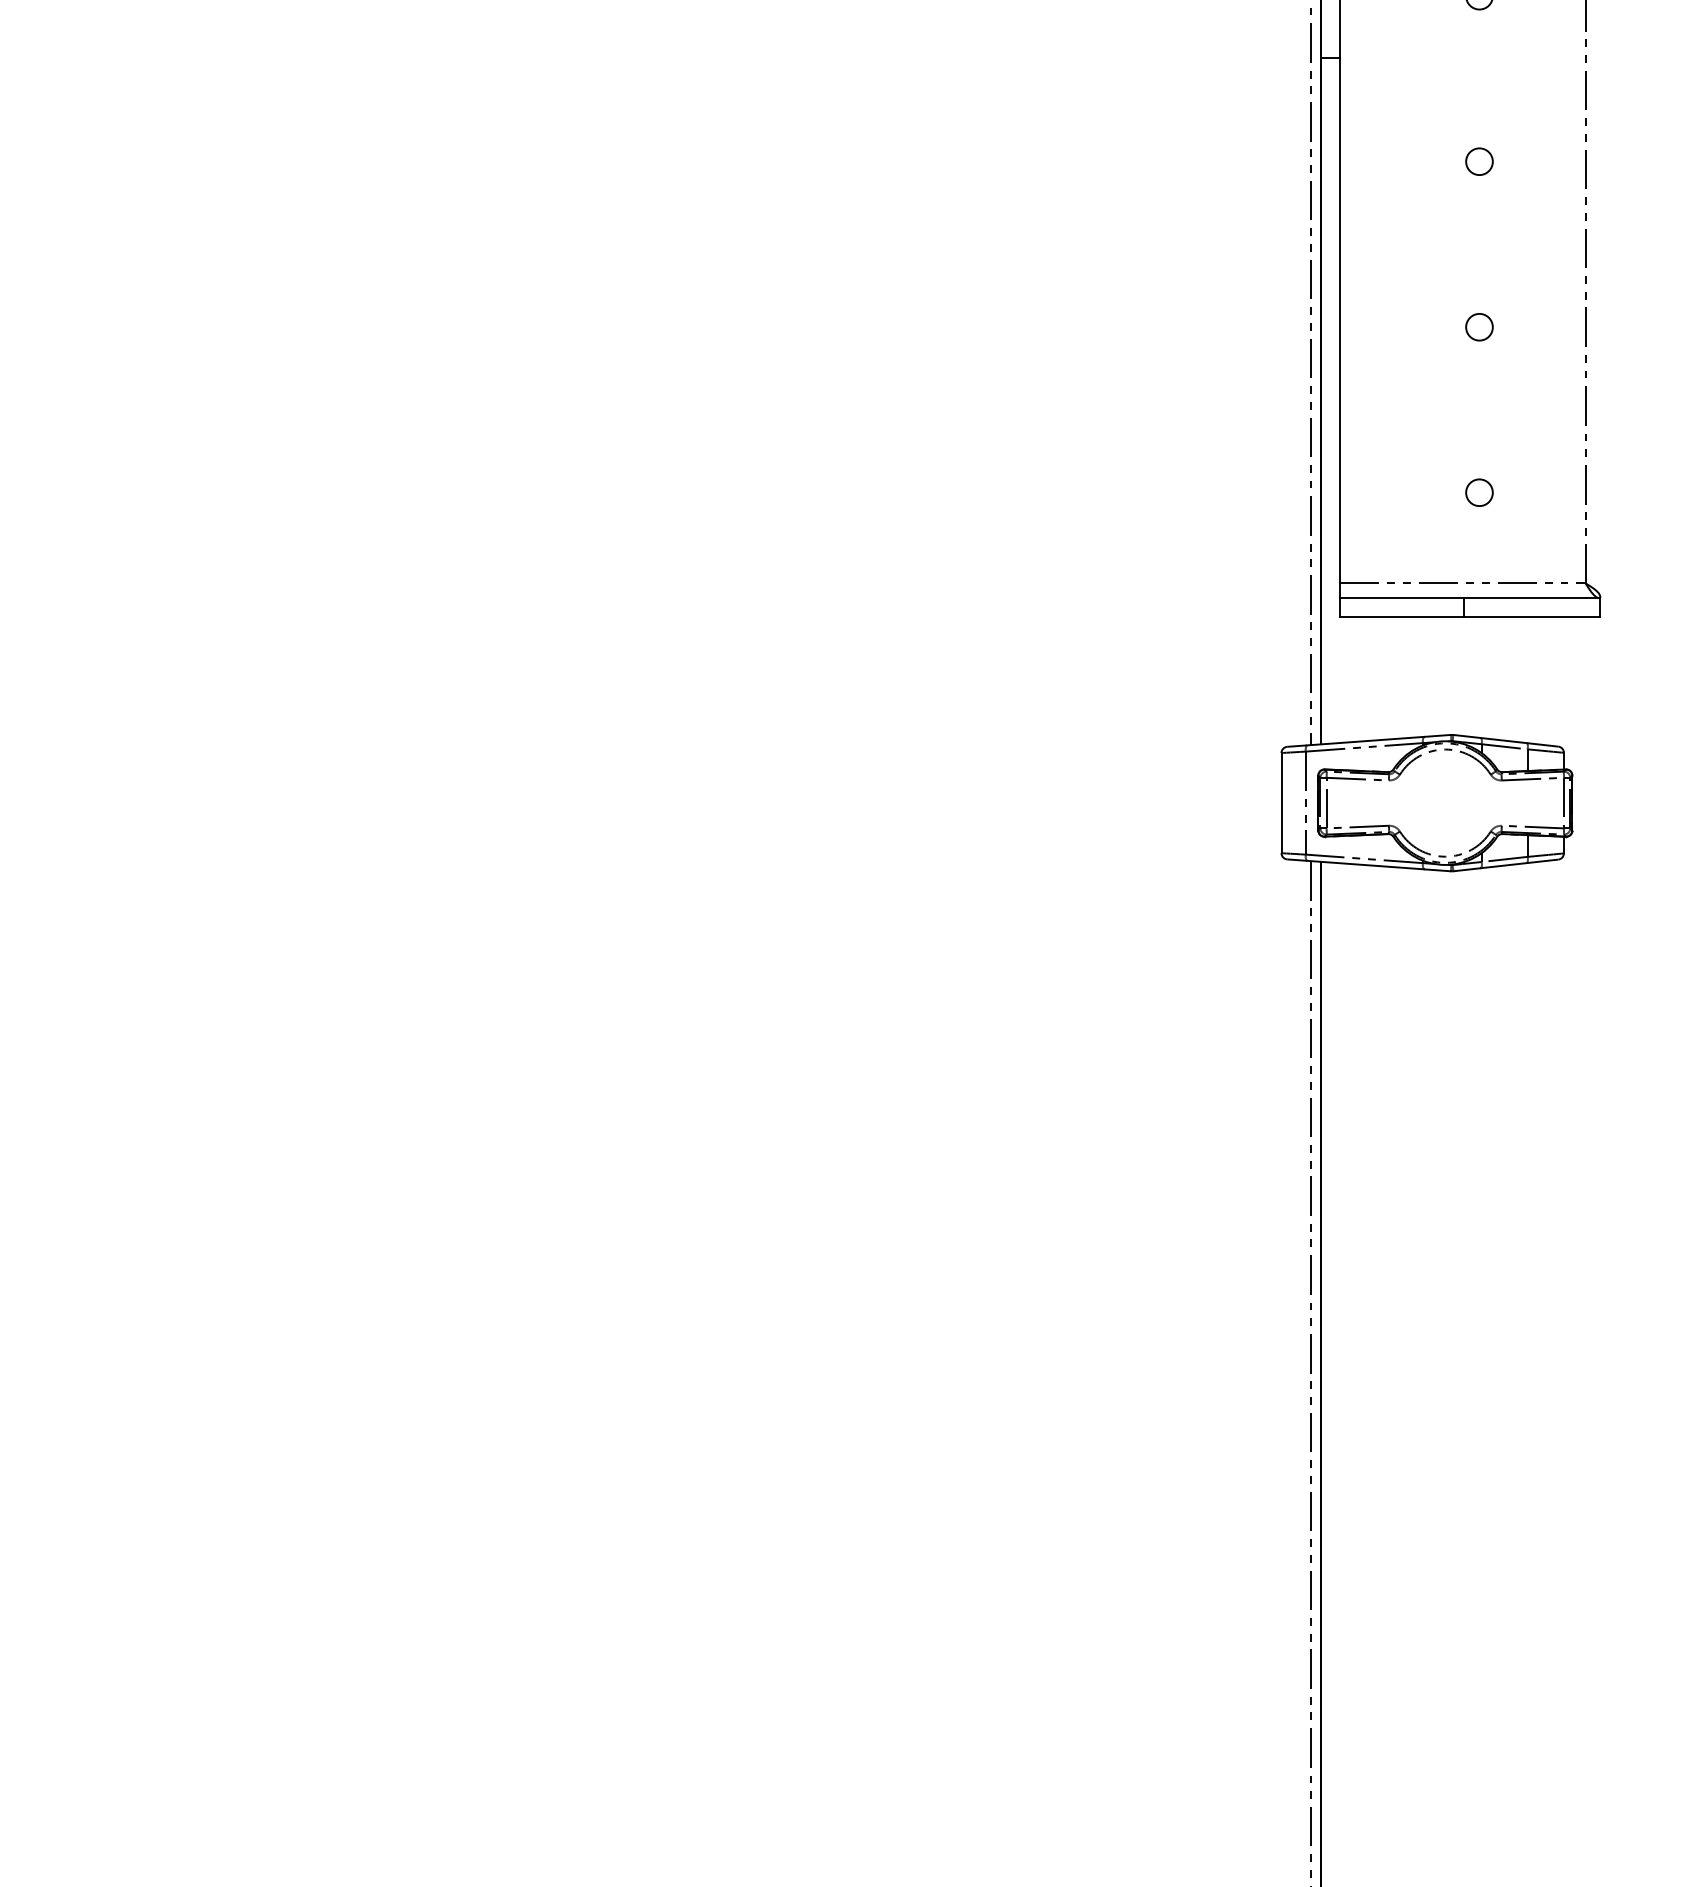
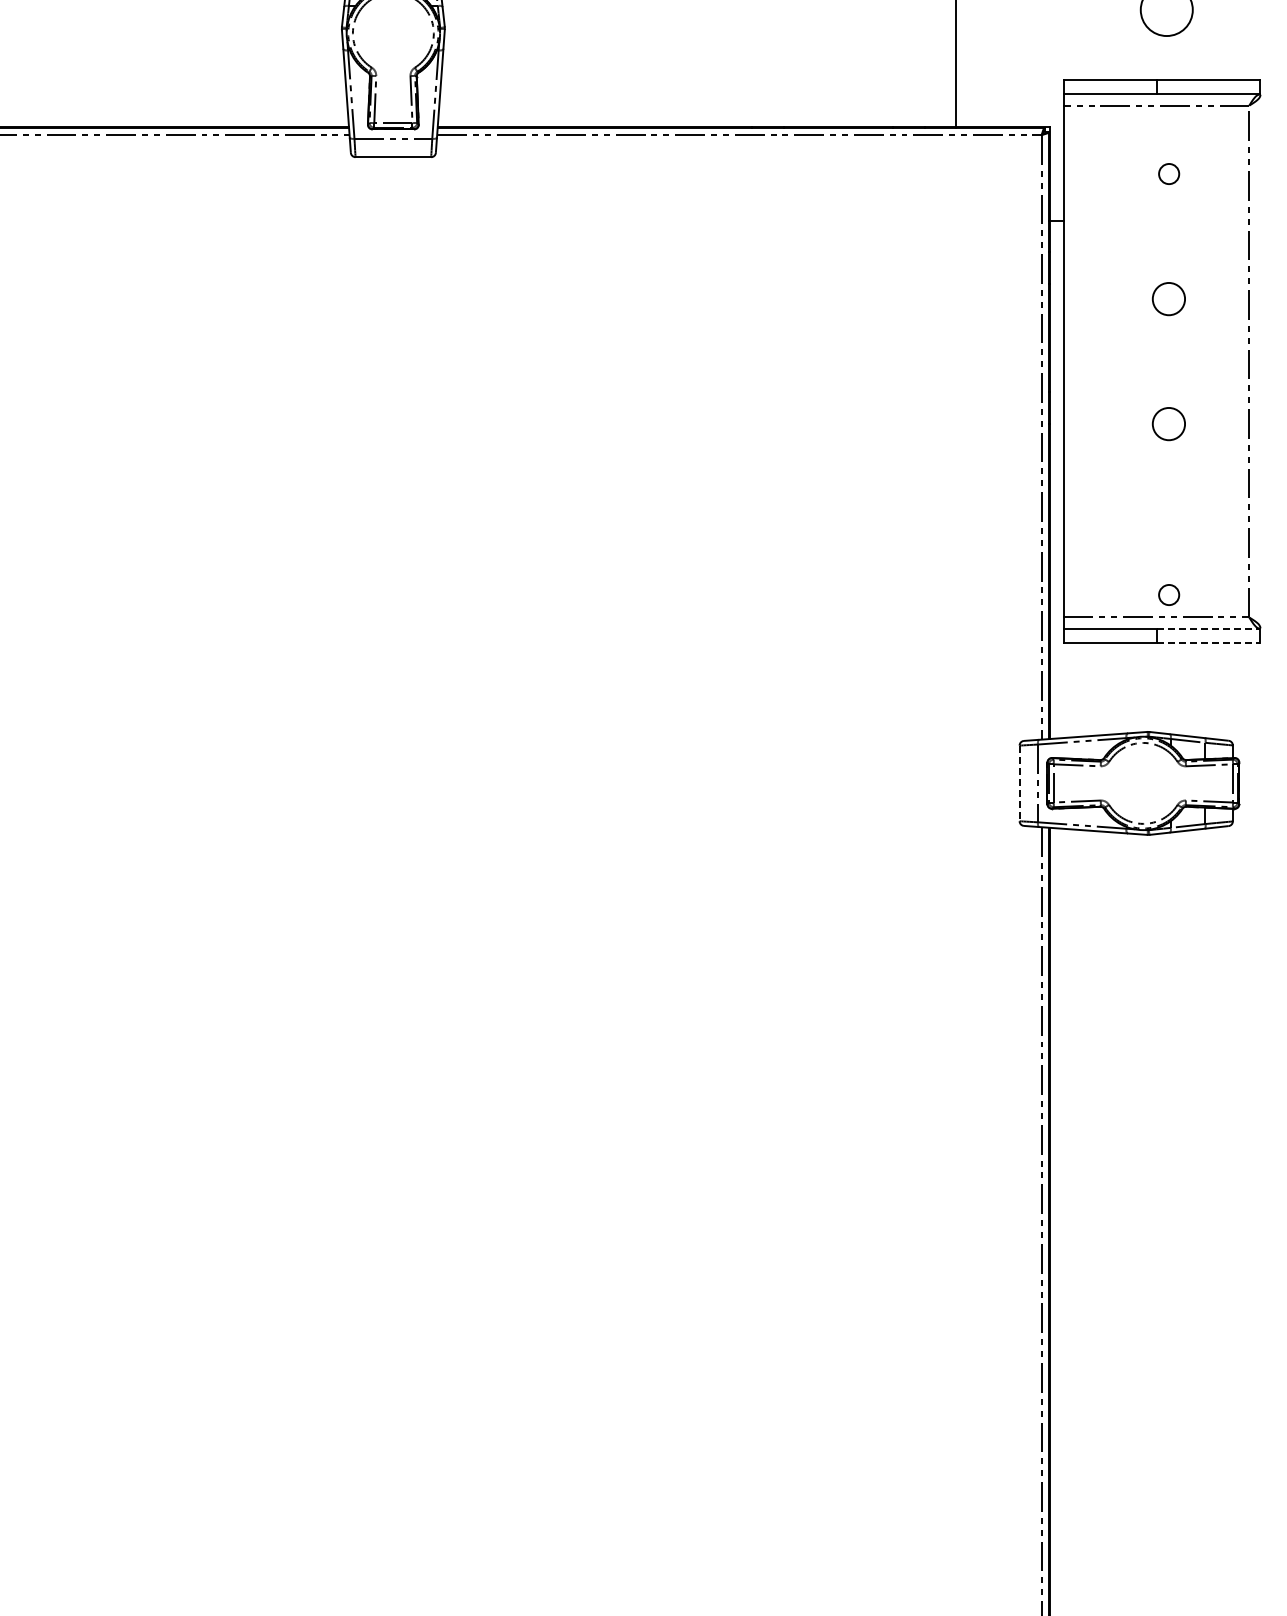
circle: (1479, 160) -> (1169, 298), size x1.6
circle: (1479, 326) -> (1169, 423), size x1.6
circle: (1479, 492) -> (1169, 594), moved
line: (1532, 597) -> (1209, 628), solid -> dashed
line: (1532, 616) -> (1209, 642), solid -> dashed
line: (1281, 803) -> (1019, 783), solid -> dashed

